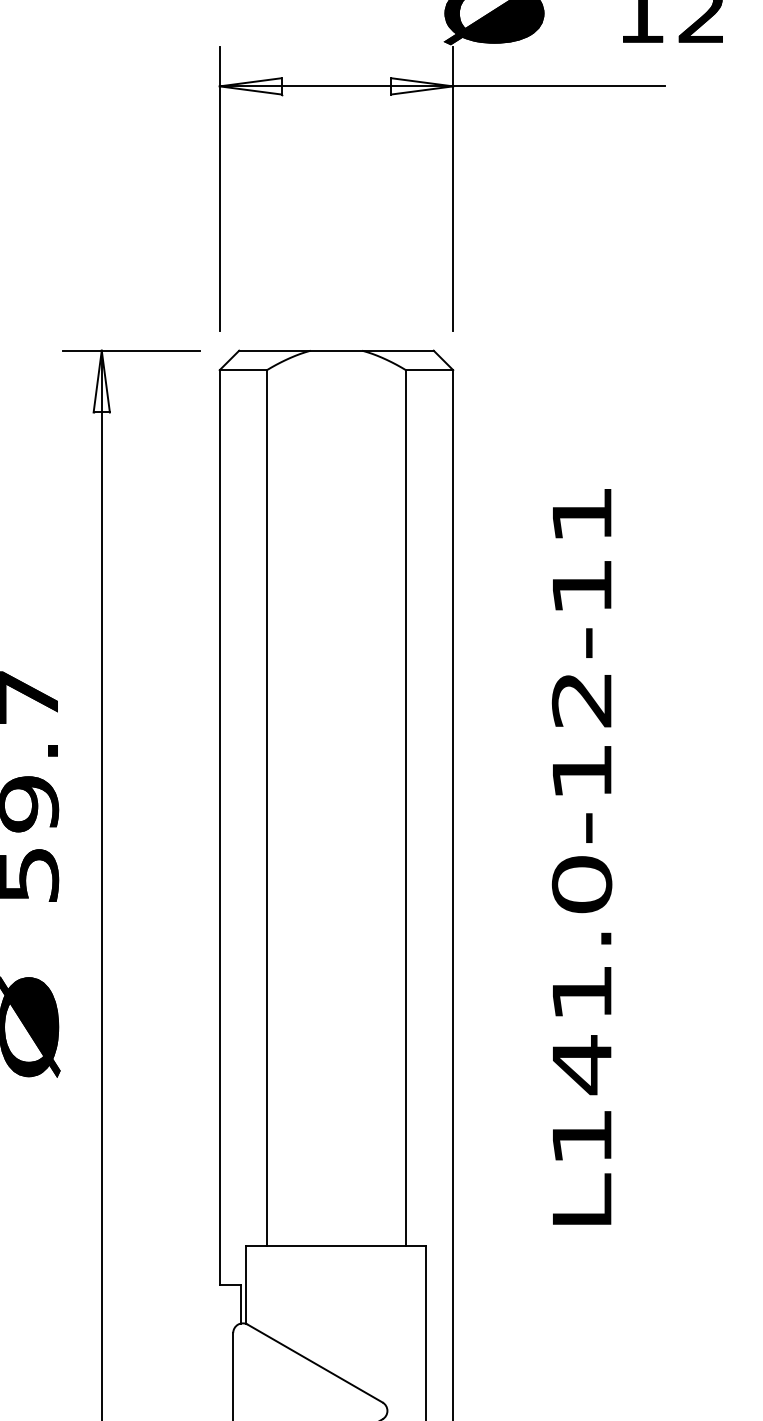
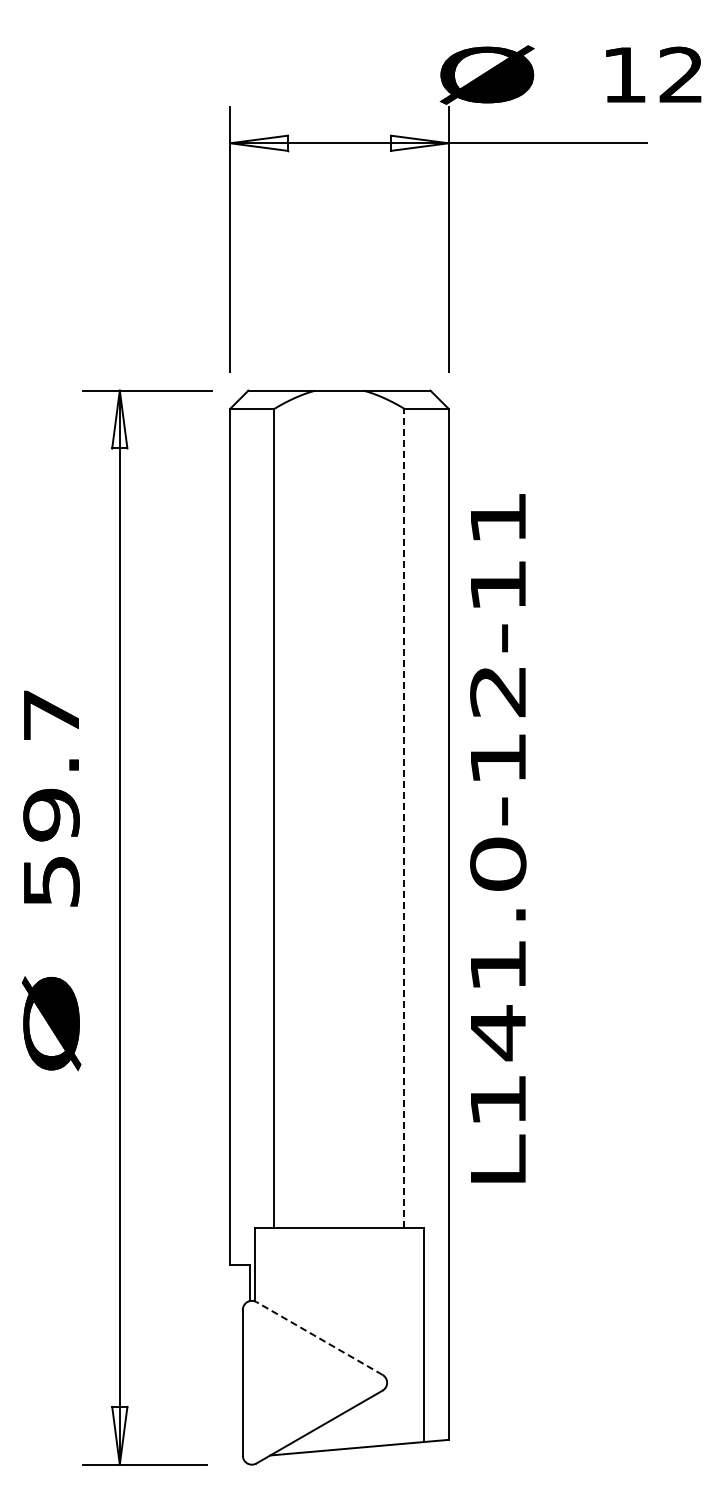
line: (405, 807) -> (404, 818), solid -> dashed
text: (582, 857) -> (498, 838), moved
line: (315, 1363) -> (319, 1338), solid -> dashed

